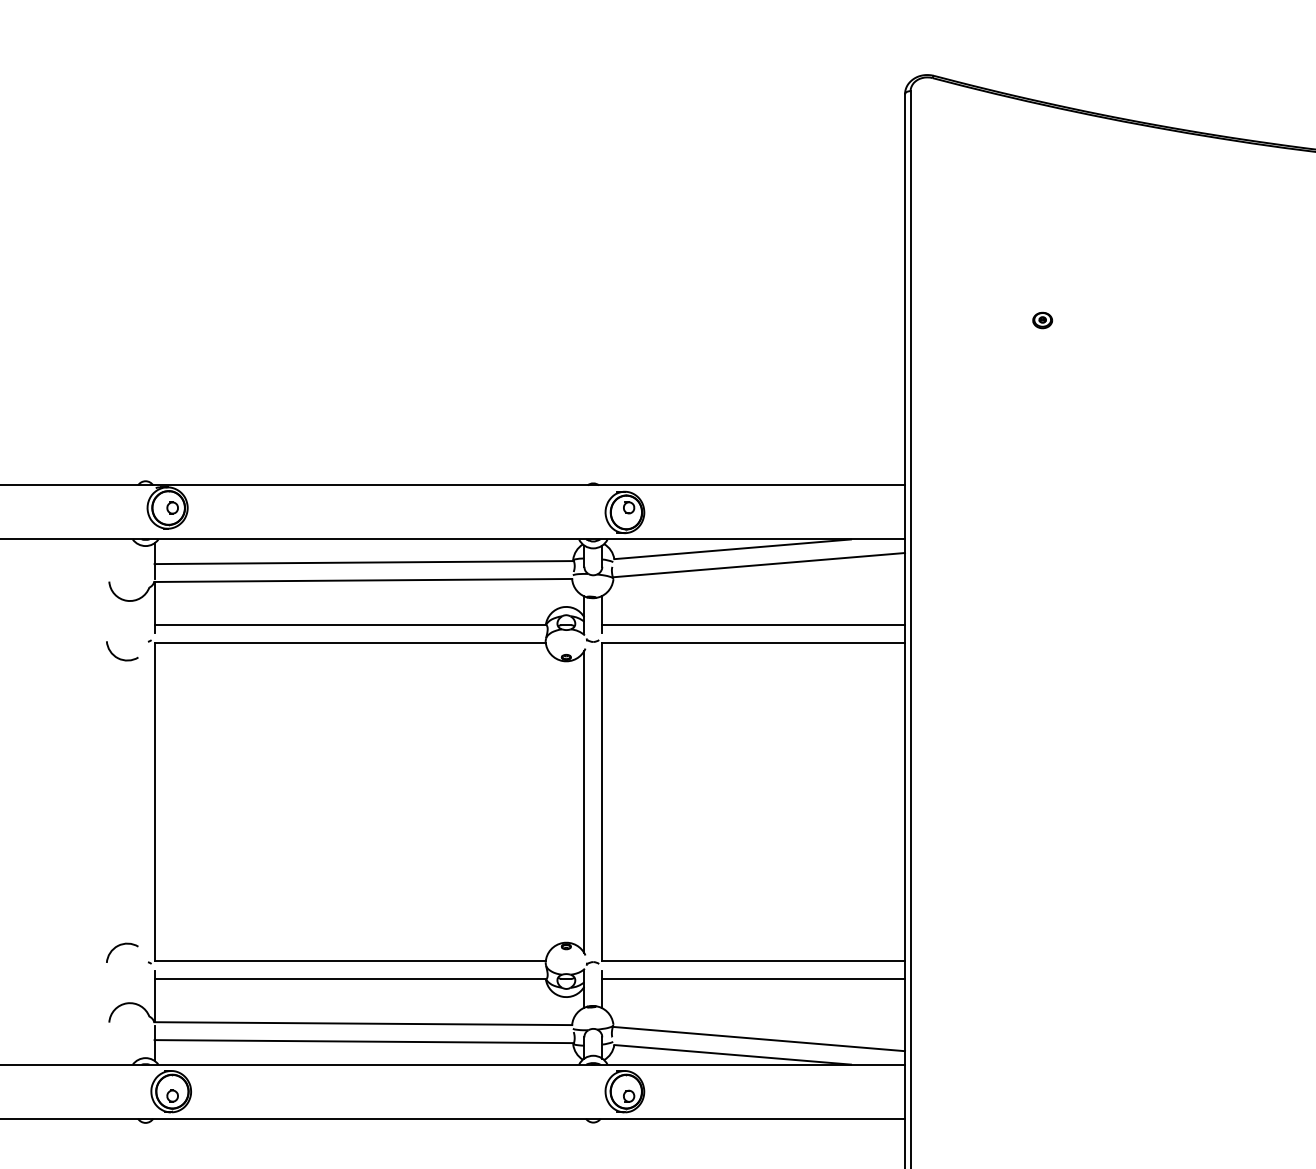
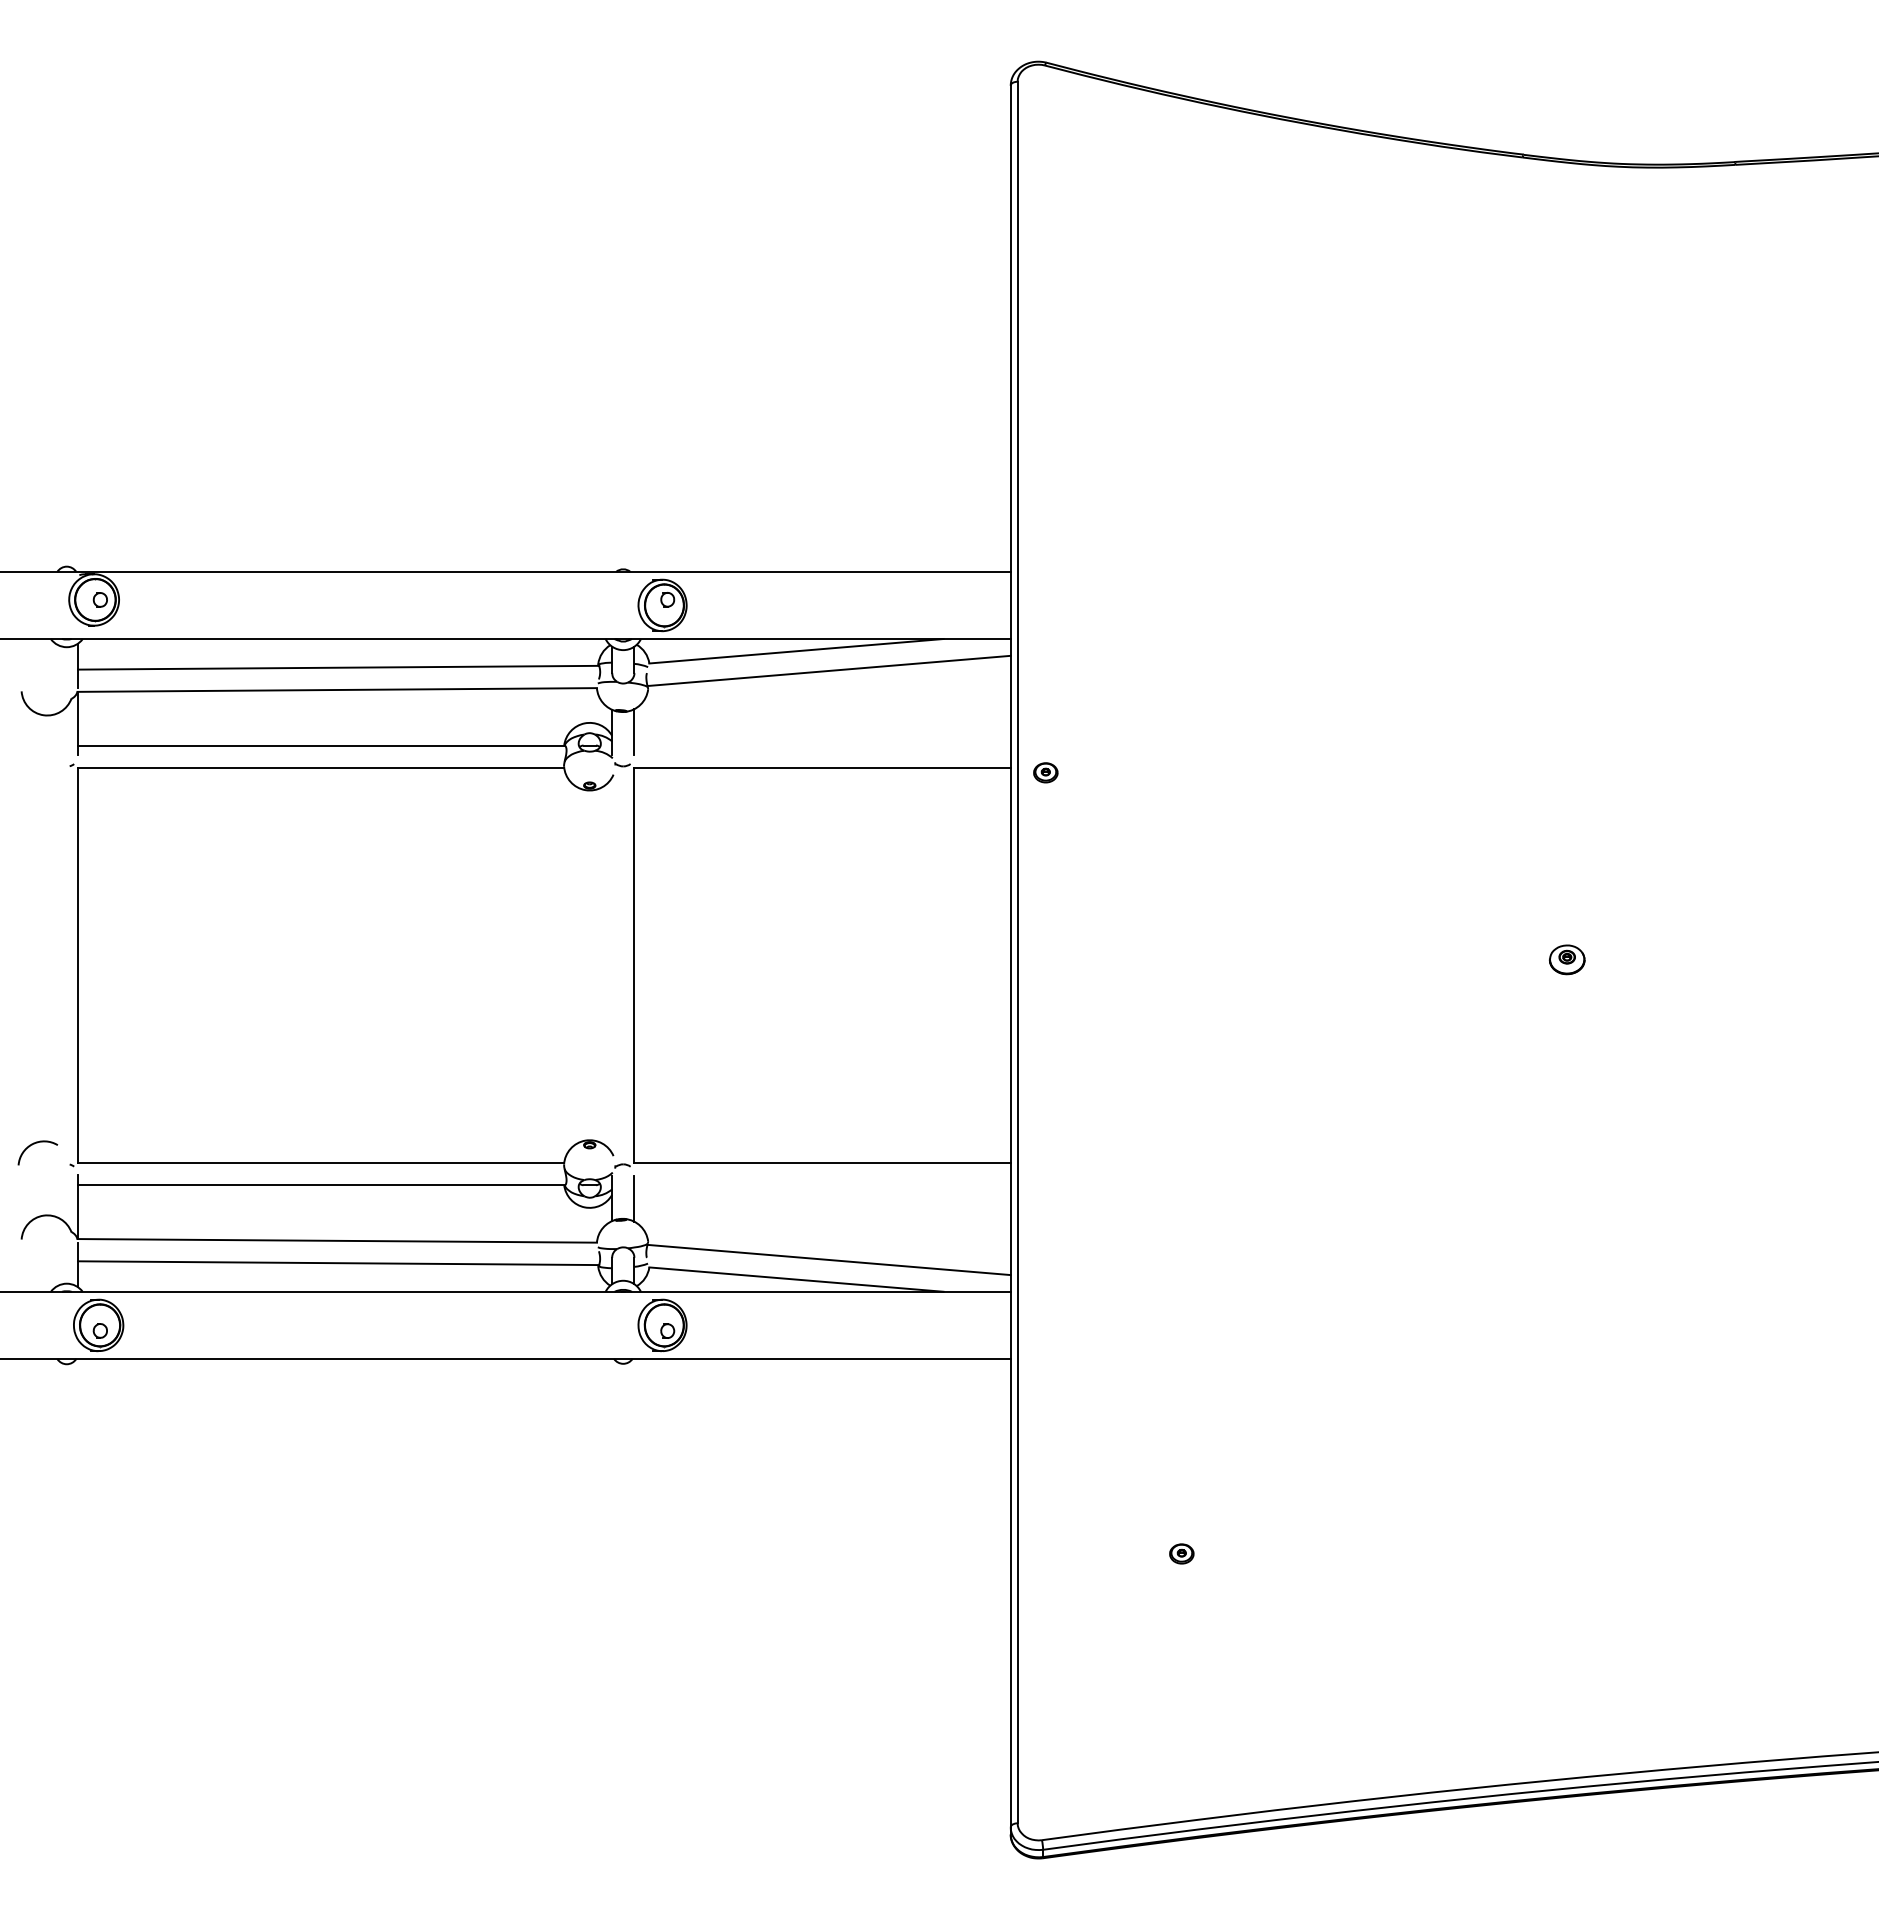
part: (1042, 320) -> (1045, 772), moved
line: (753, 625) -> (822, 745), removed
arc: (118, 657) -> (32, 785), removed
line: (584, 802) -> (612, 965), removed
line: (753, 979) -> (822, 1185), removed

